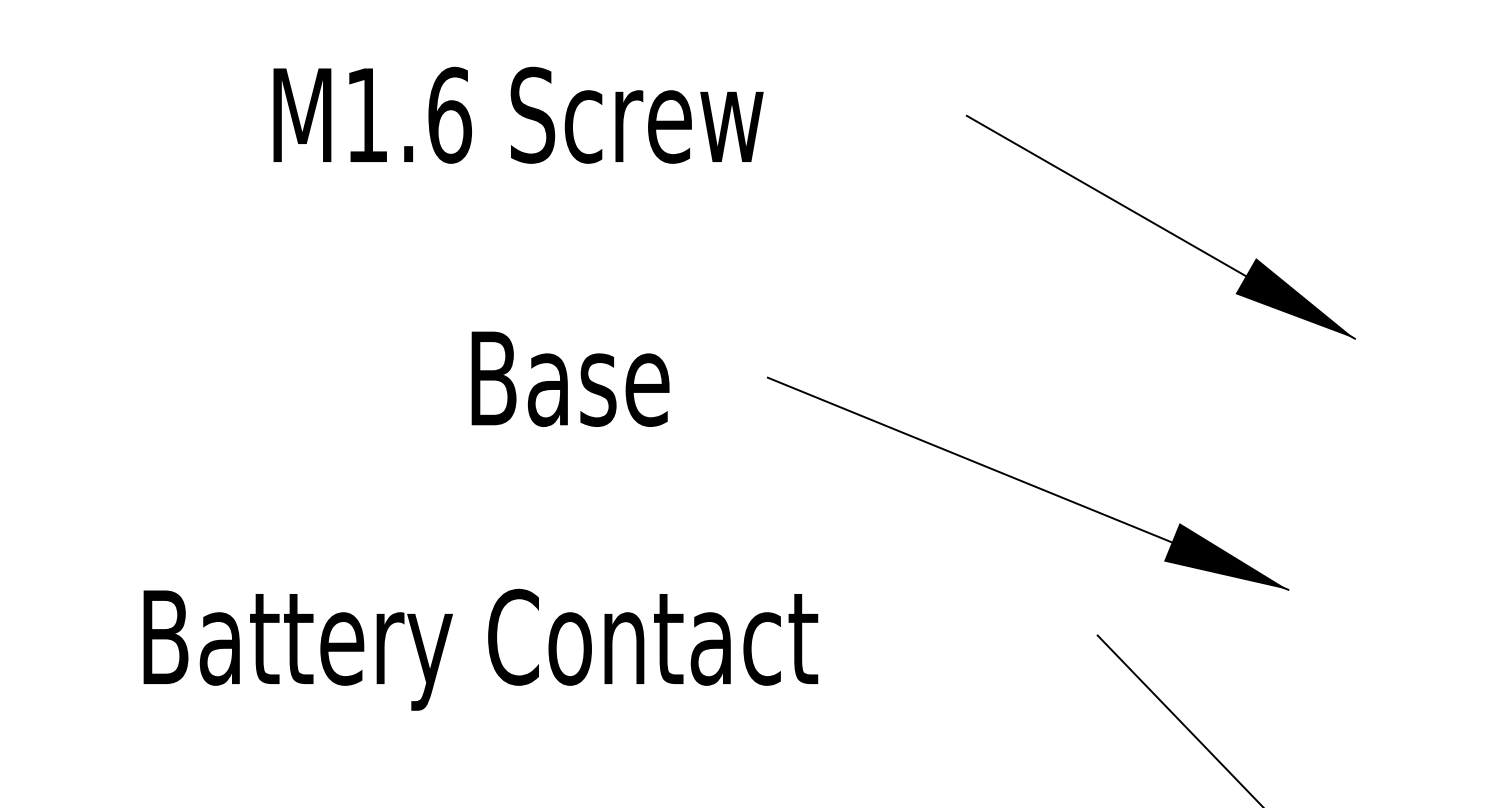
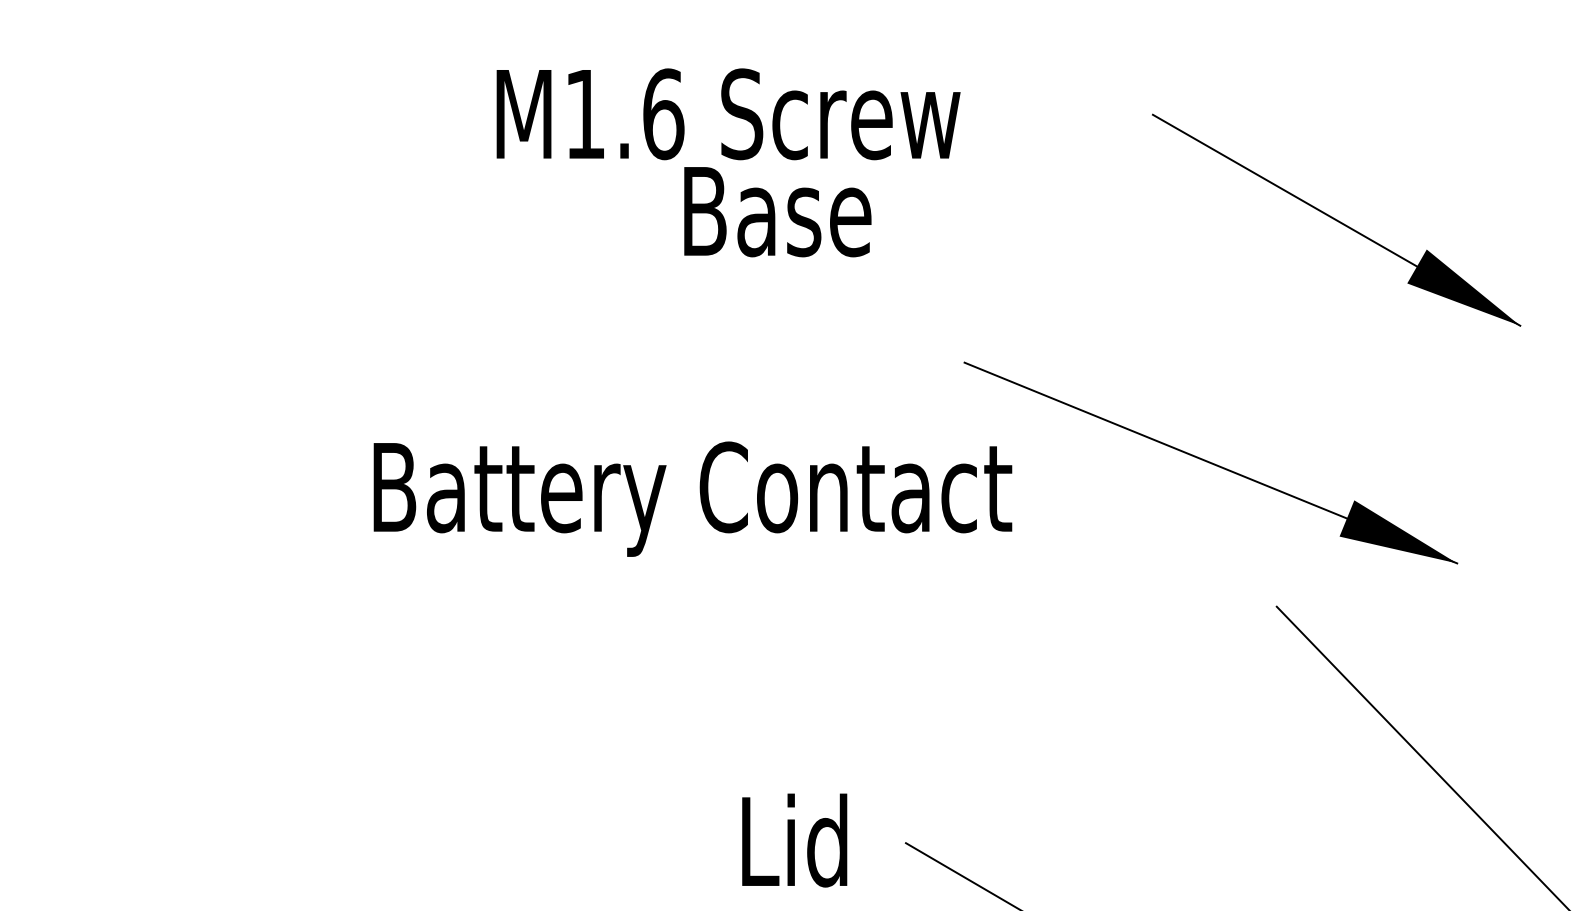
text: (570, 379) -> (777, 212), moved
text: (480, 649) -> (692, 498), moved

